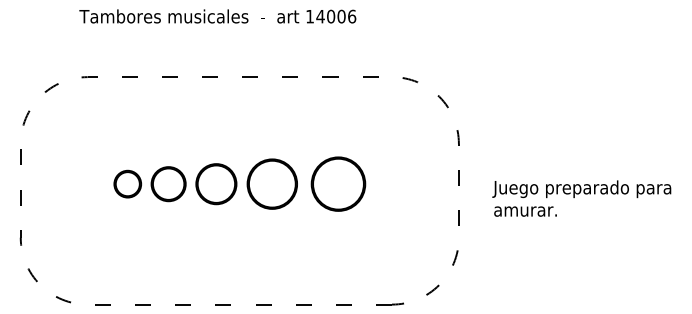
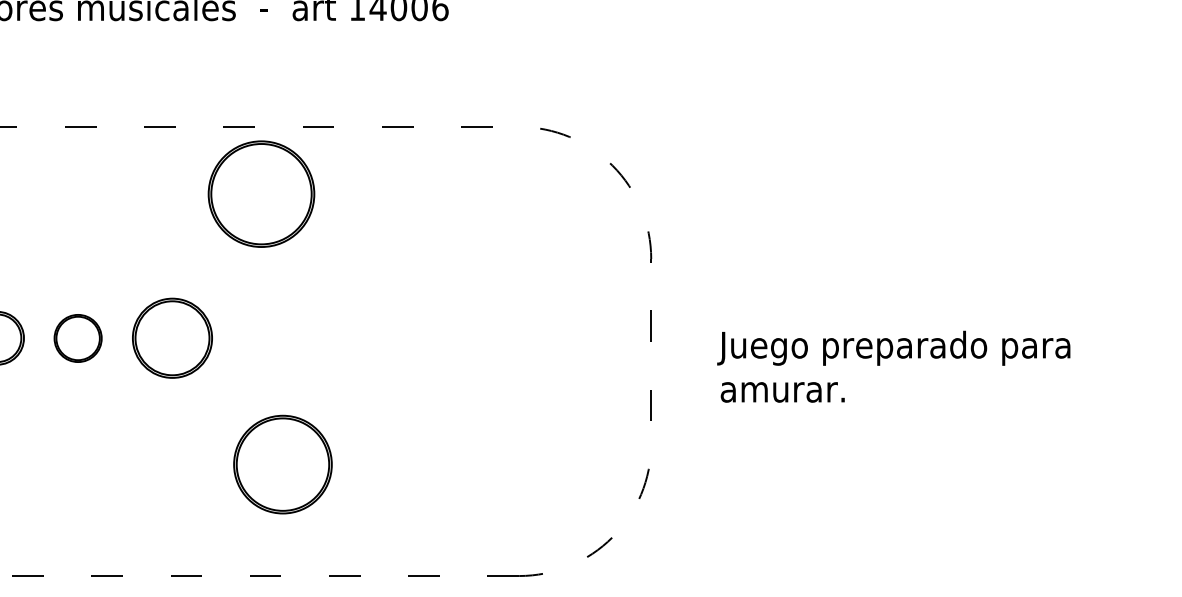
part: (271, 183) -> (281, 463), moved
part: (338, 183) -> (261, 192), moved
part: (168, 184) -> (77, 338), size x0.7

